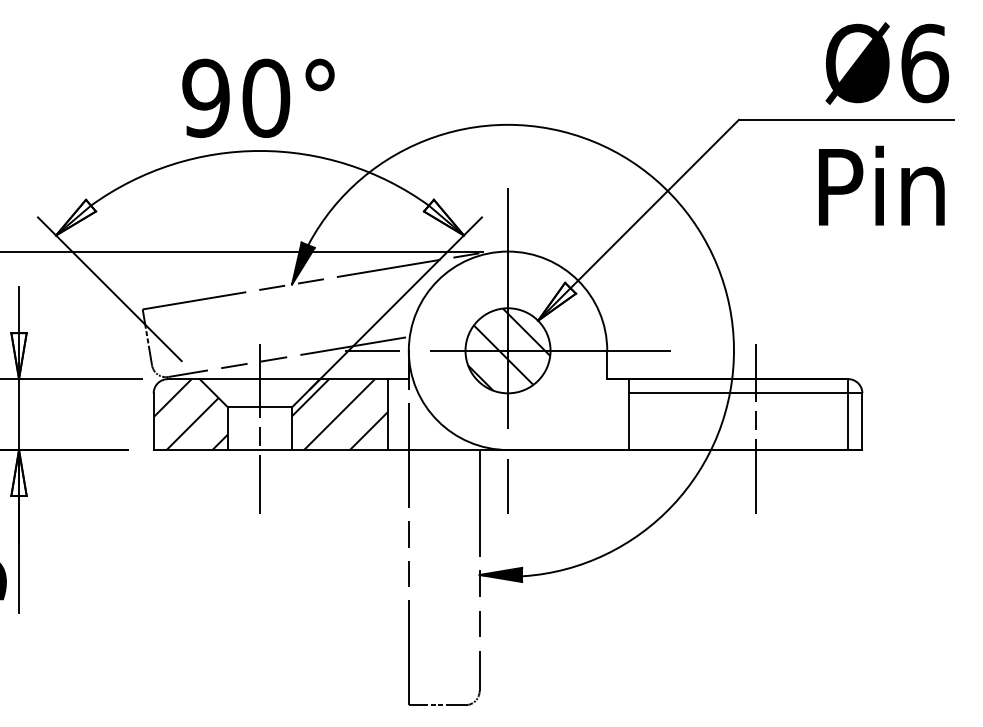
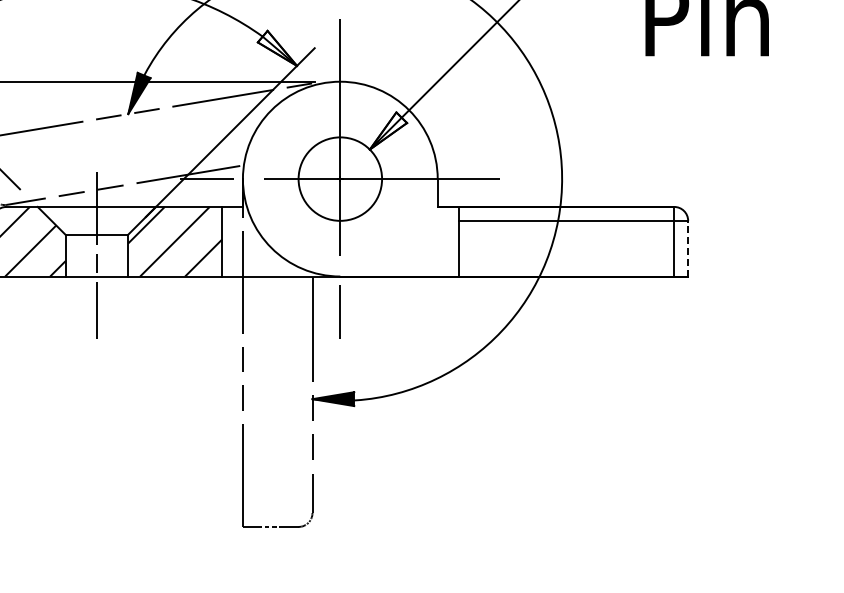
hatch: (509, 349) -> (341, 177), removed
line: (862, 421) -> (688, 248), solid -> dashed
line: (756, 428) -> (584, 255), removed

